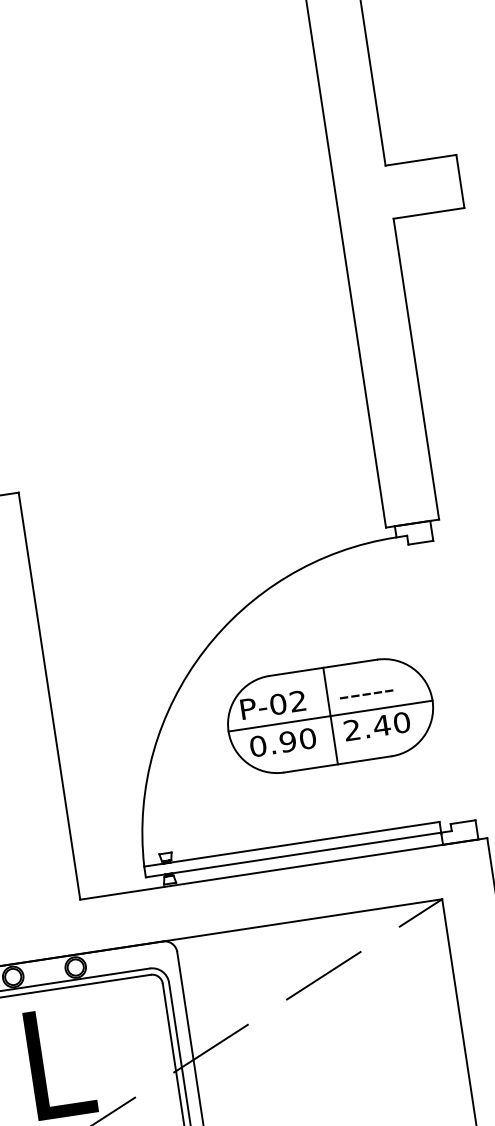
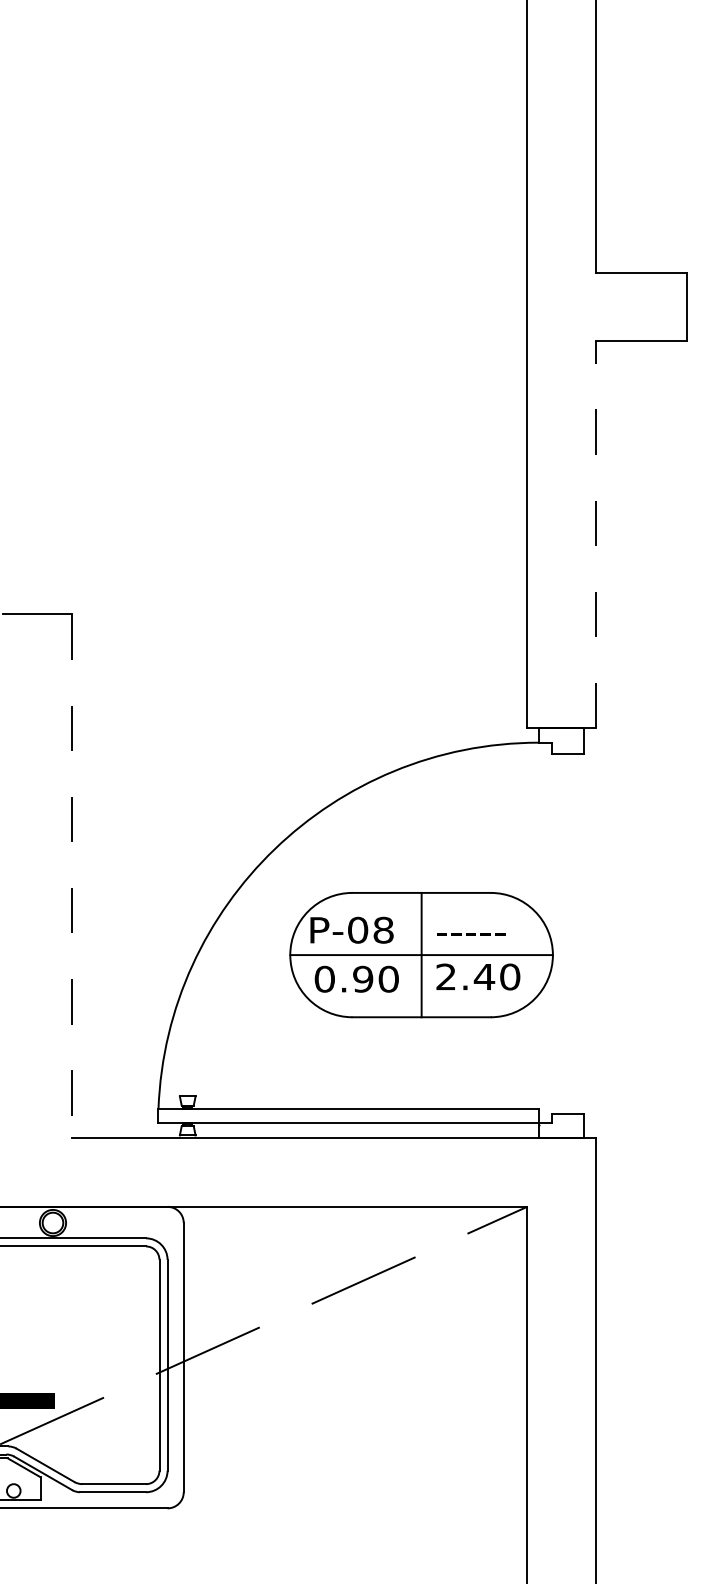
line: (416, 368) -> (595, 534), solid -> dashed
line: (49, 696) -> (71, 876), solid -> dashed
text: (297, 700) -> (383, 929), P-02 -> P-08

